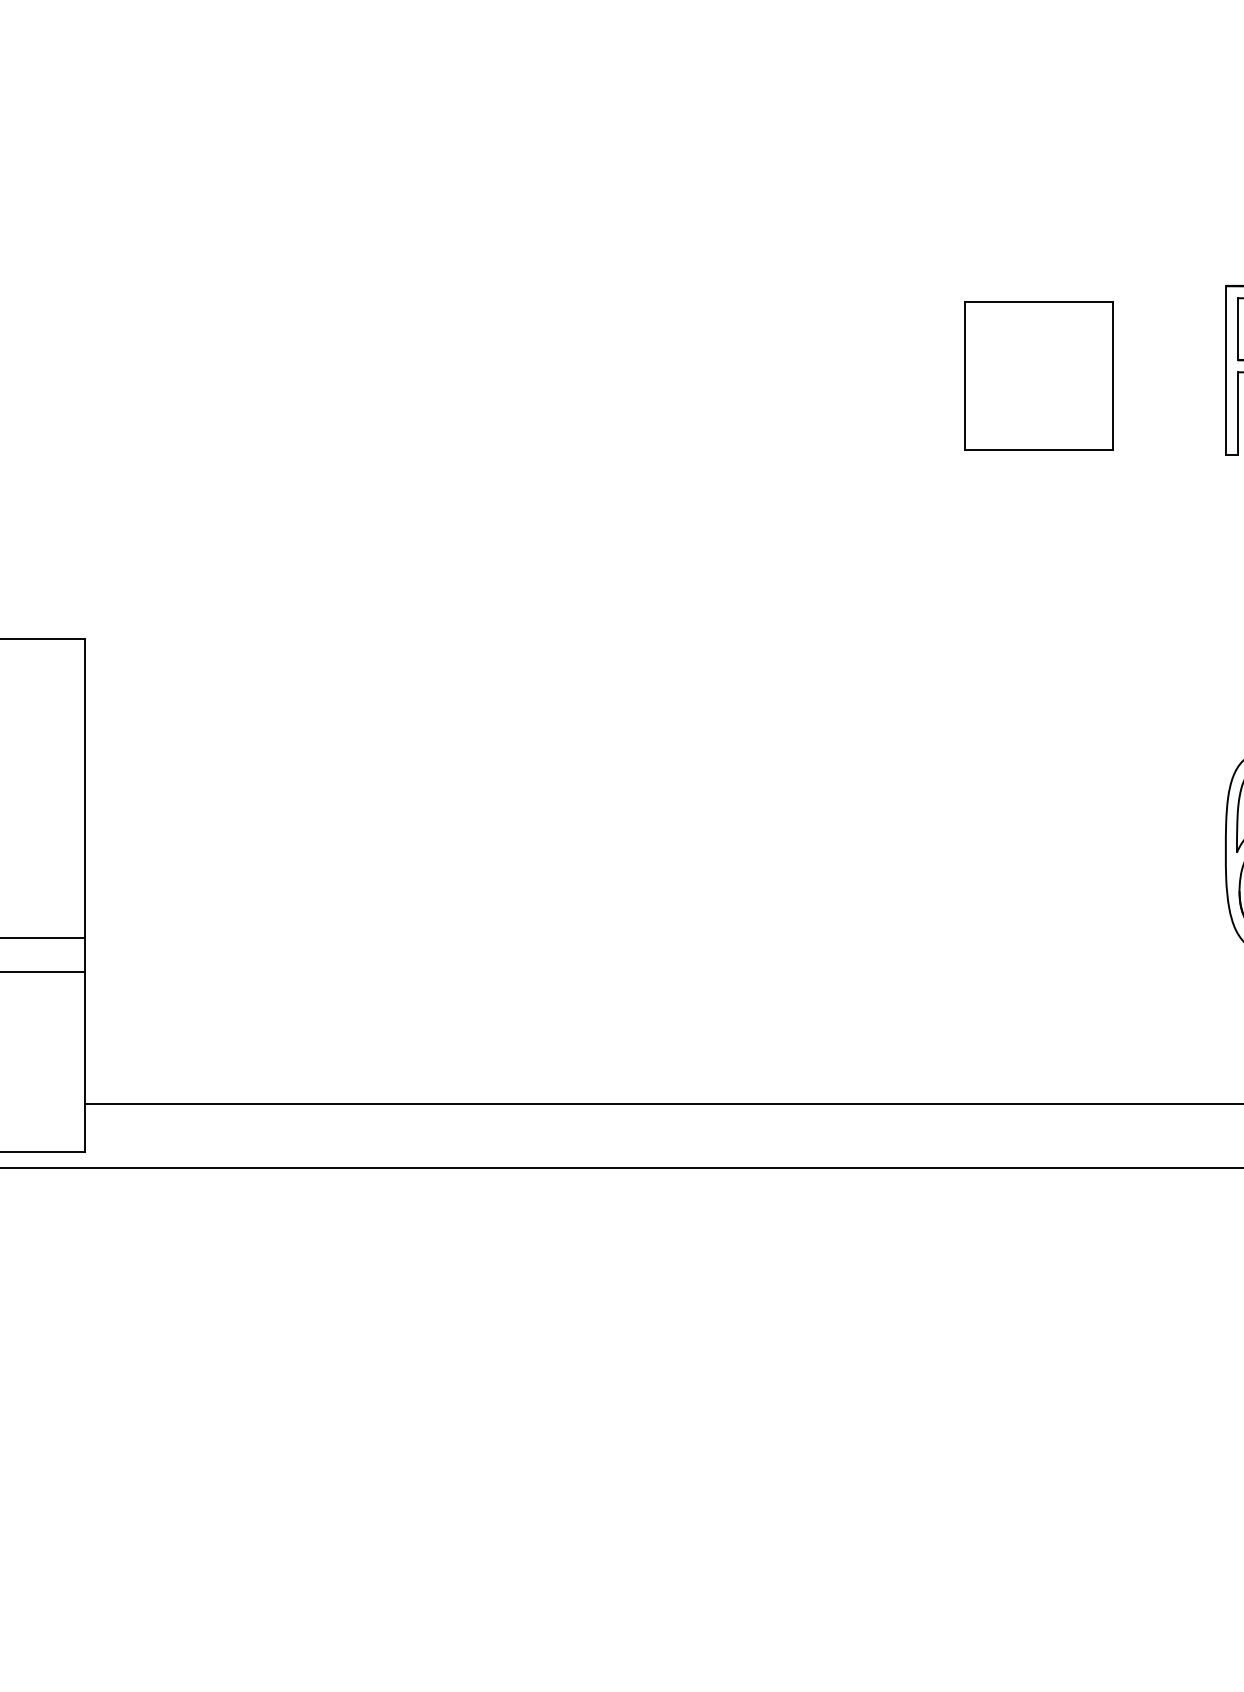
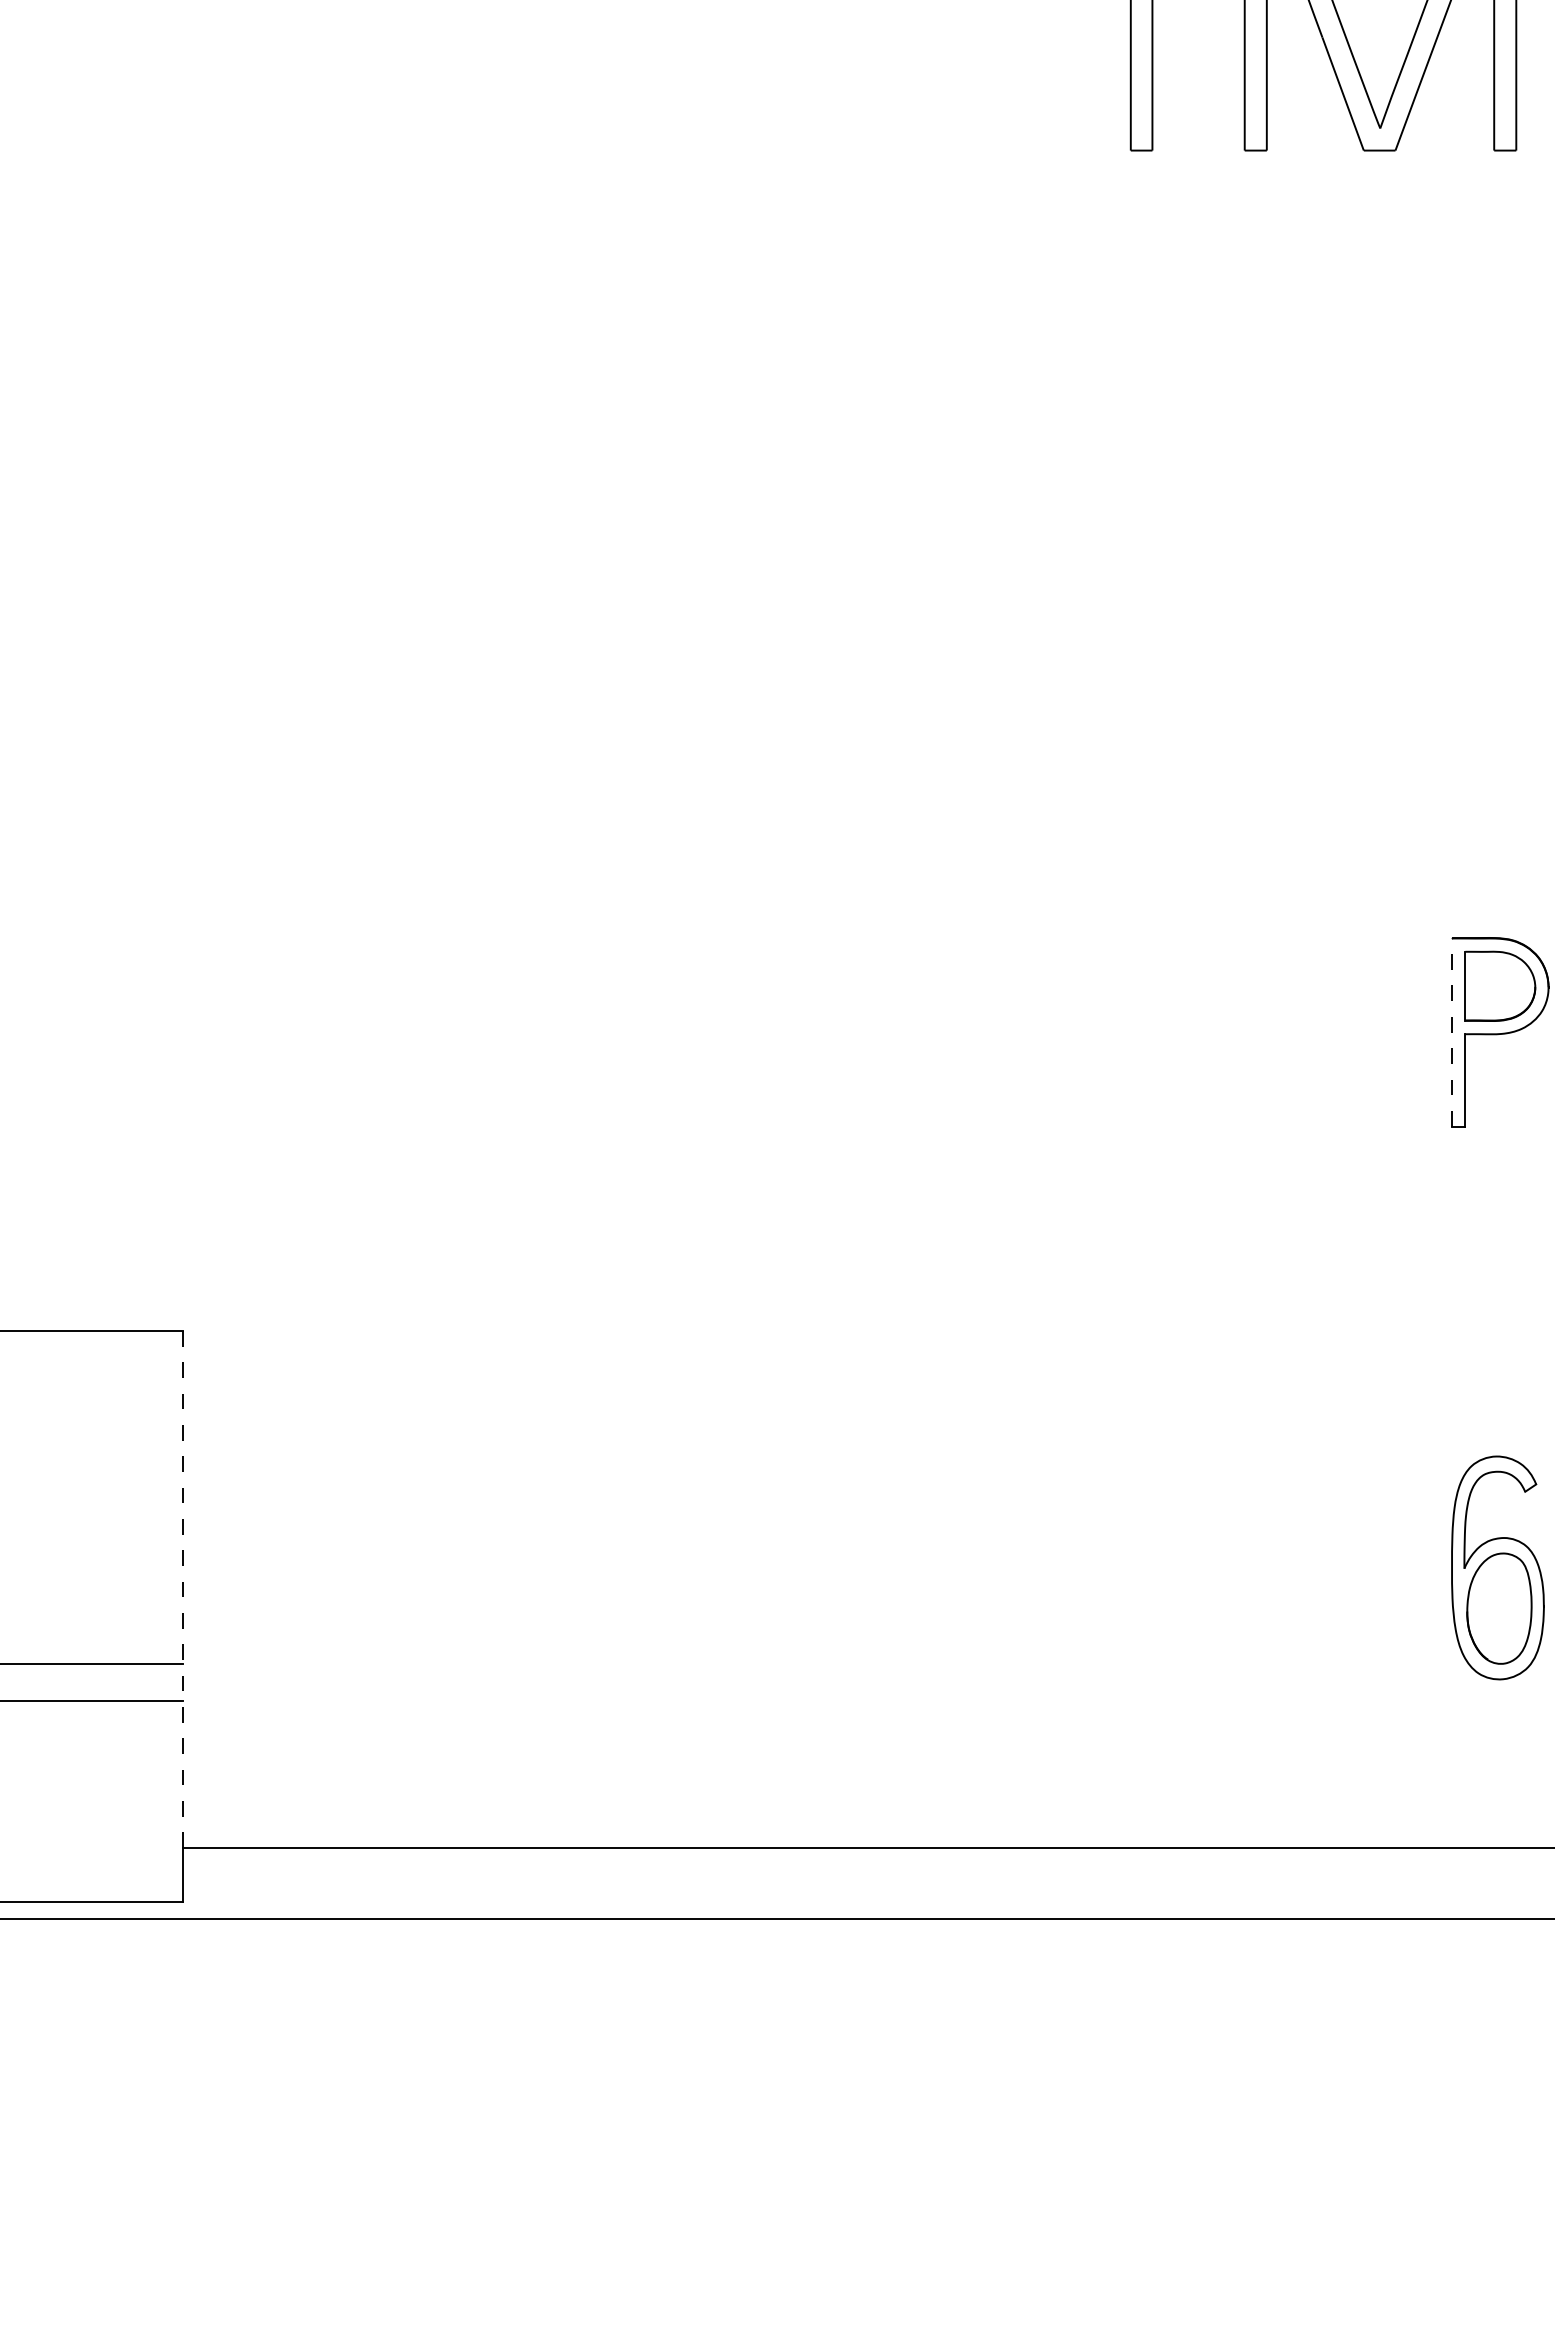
line: (1226, 370) -> (1452, 1032), solid -> dashed
part: (1039, 376) -> (1244, 1038), removed
line: (84, 871) -> (182, 1589), solid -> dashed

